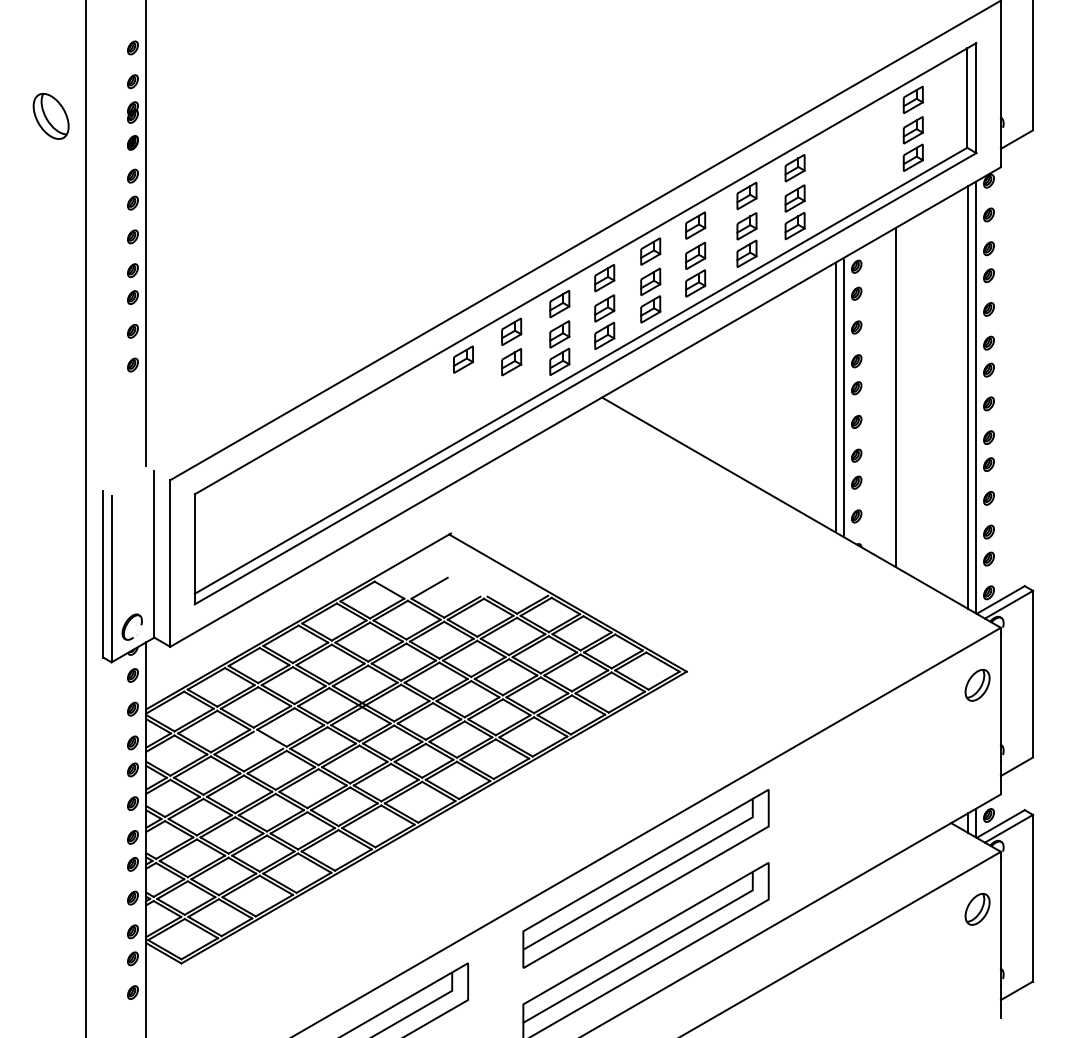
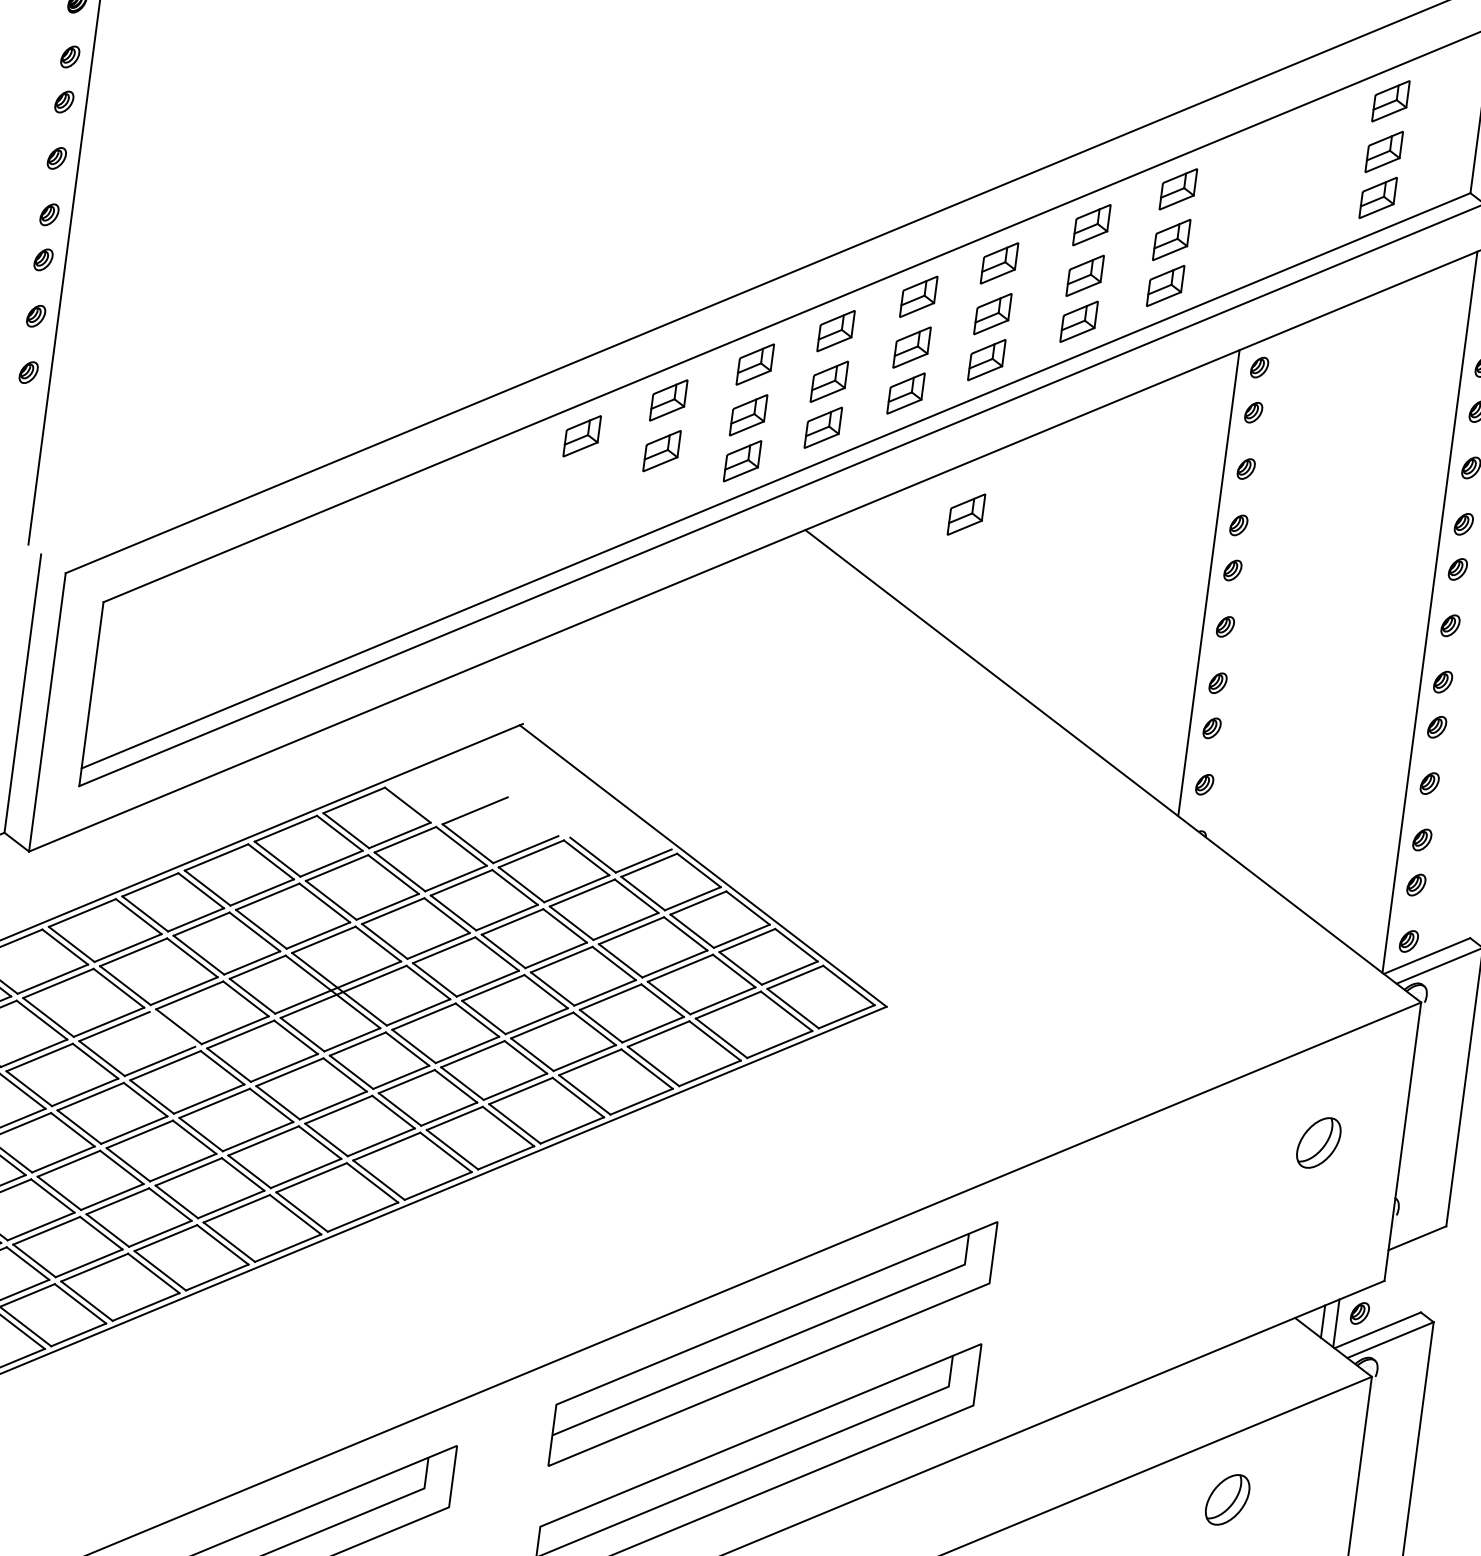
part: (695, 375) -> (966, 513), added
line: (835, 397) -> (1195, 581), removed
line: (895, 397) -> (1295, 594), removed
line: (967, 397) -> (1415, 610), removed
part: (977, 685) -> (1318, 1143), moved
part: (977, 909) -> (1227, 1500), moved

